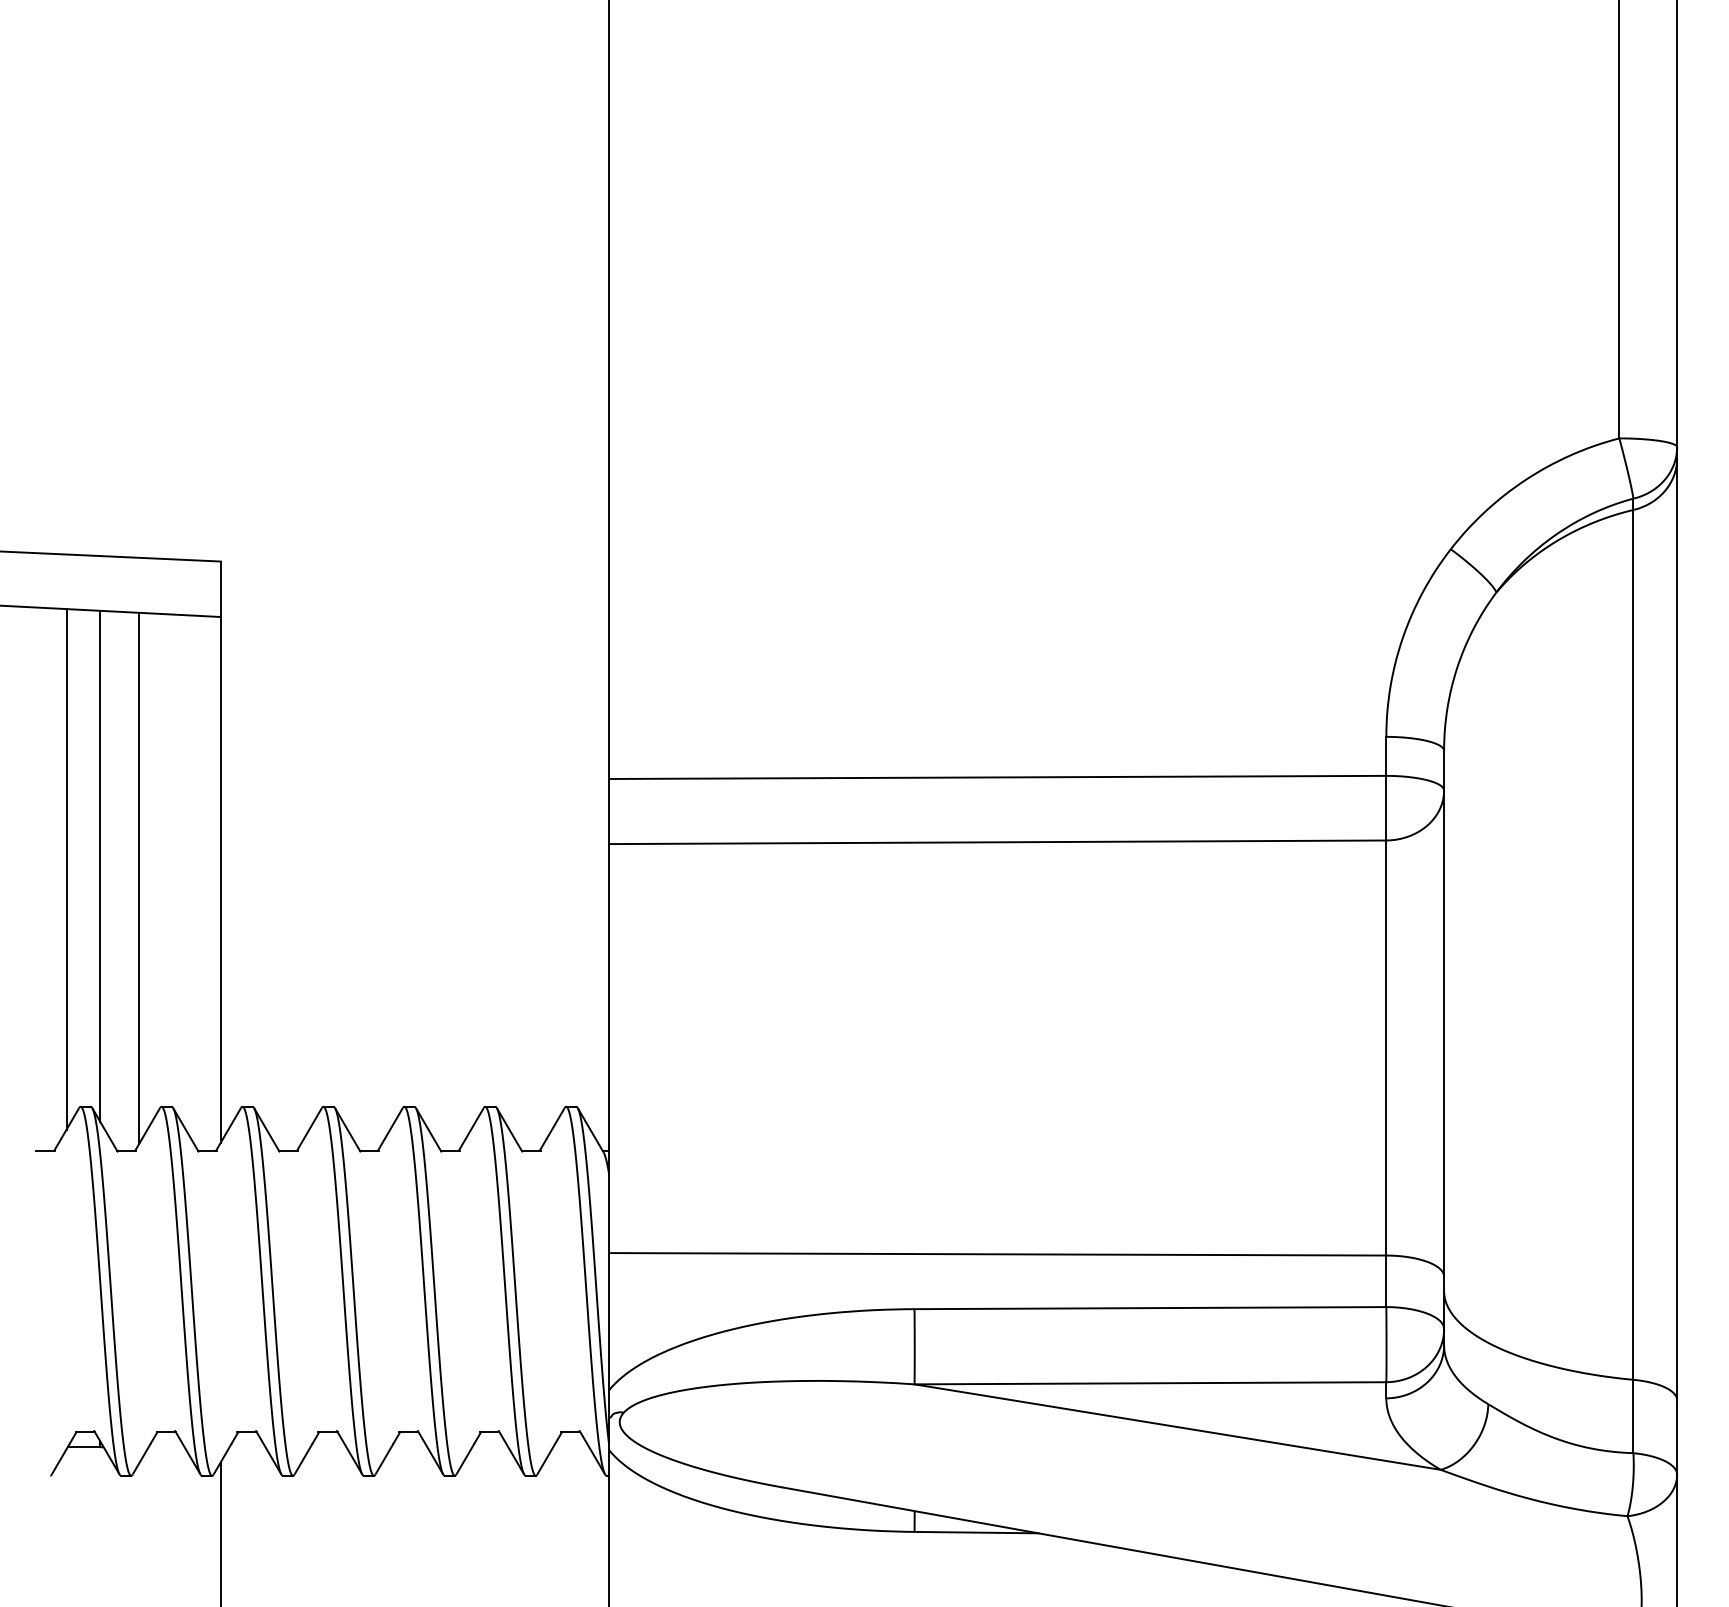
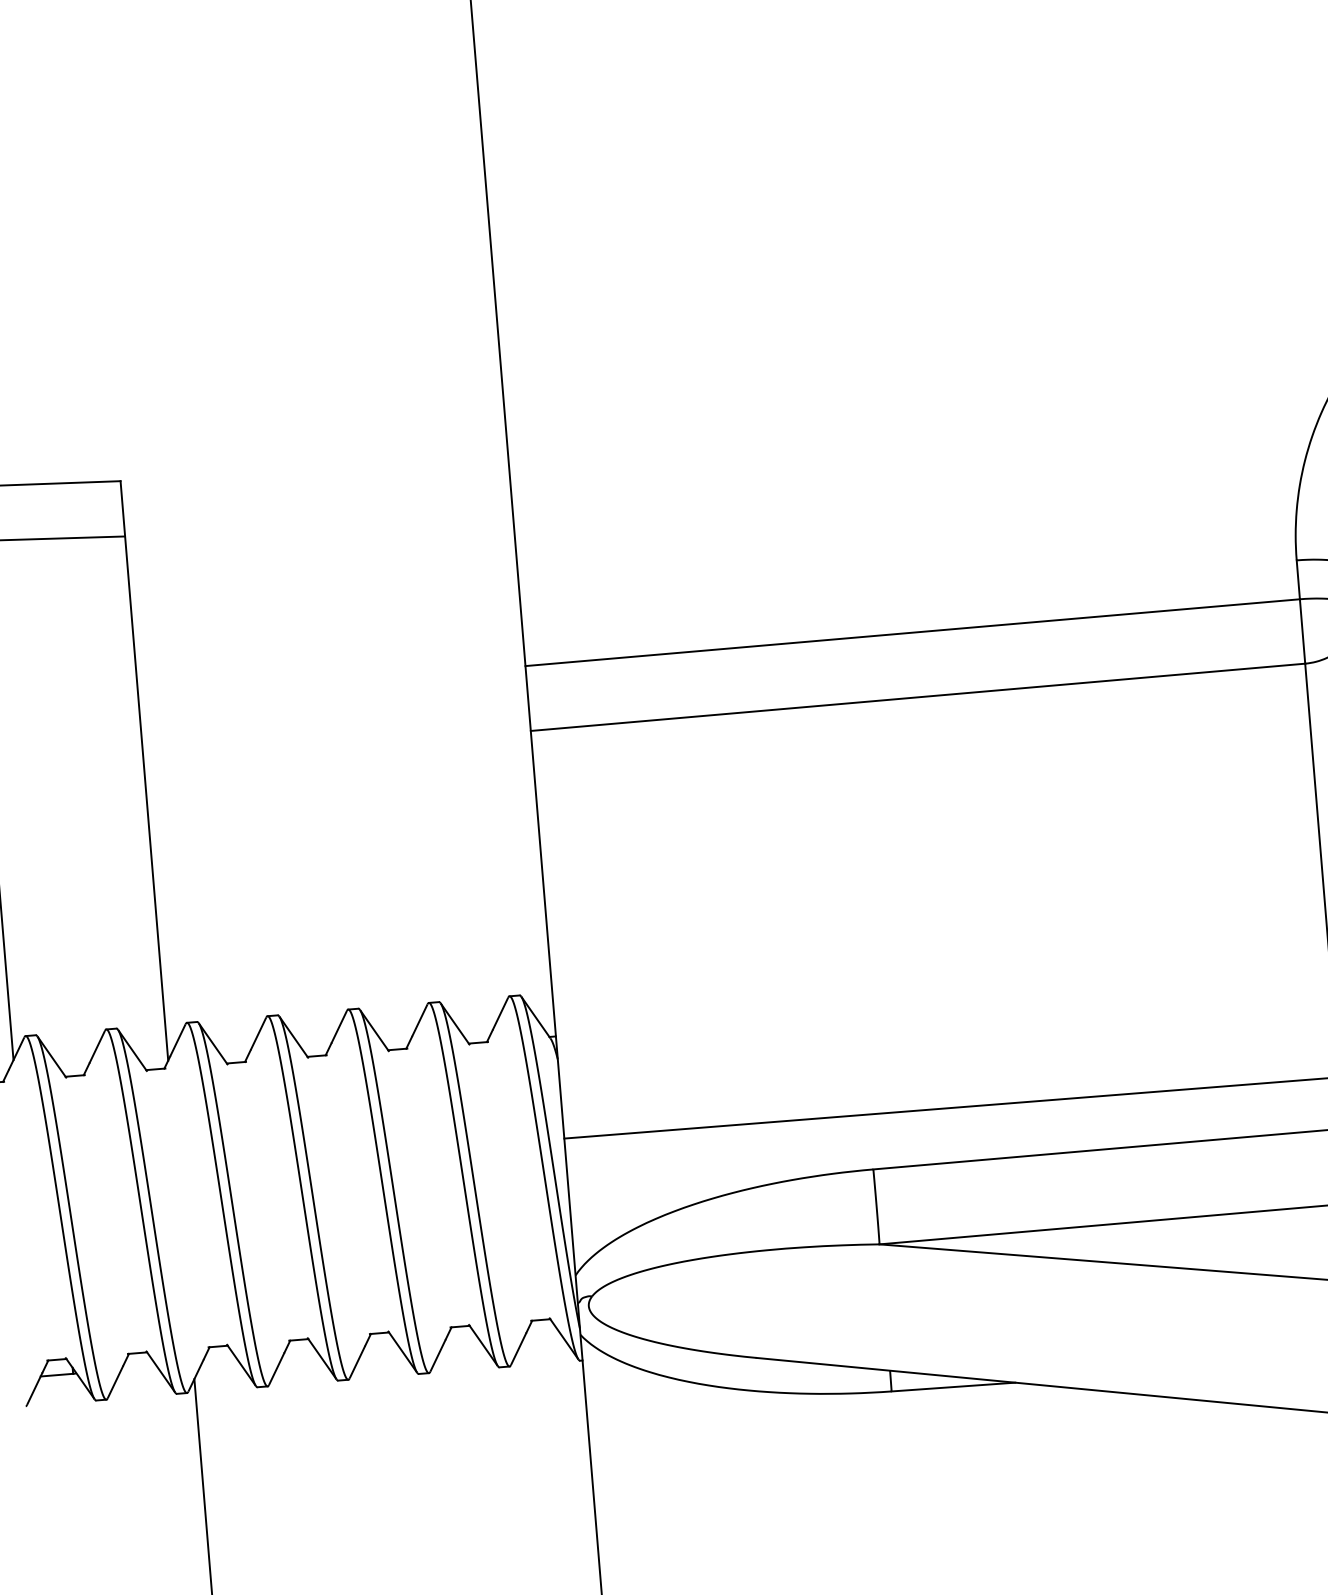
line: (100, 865) -> (25, 793), removed
line: (139, 878) -> (65, 803), removed

